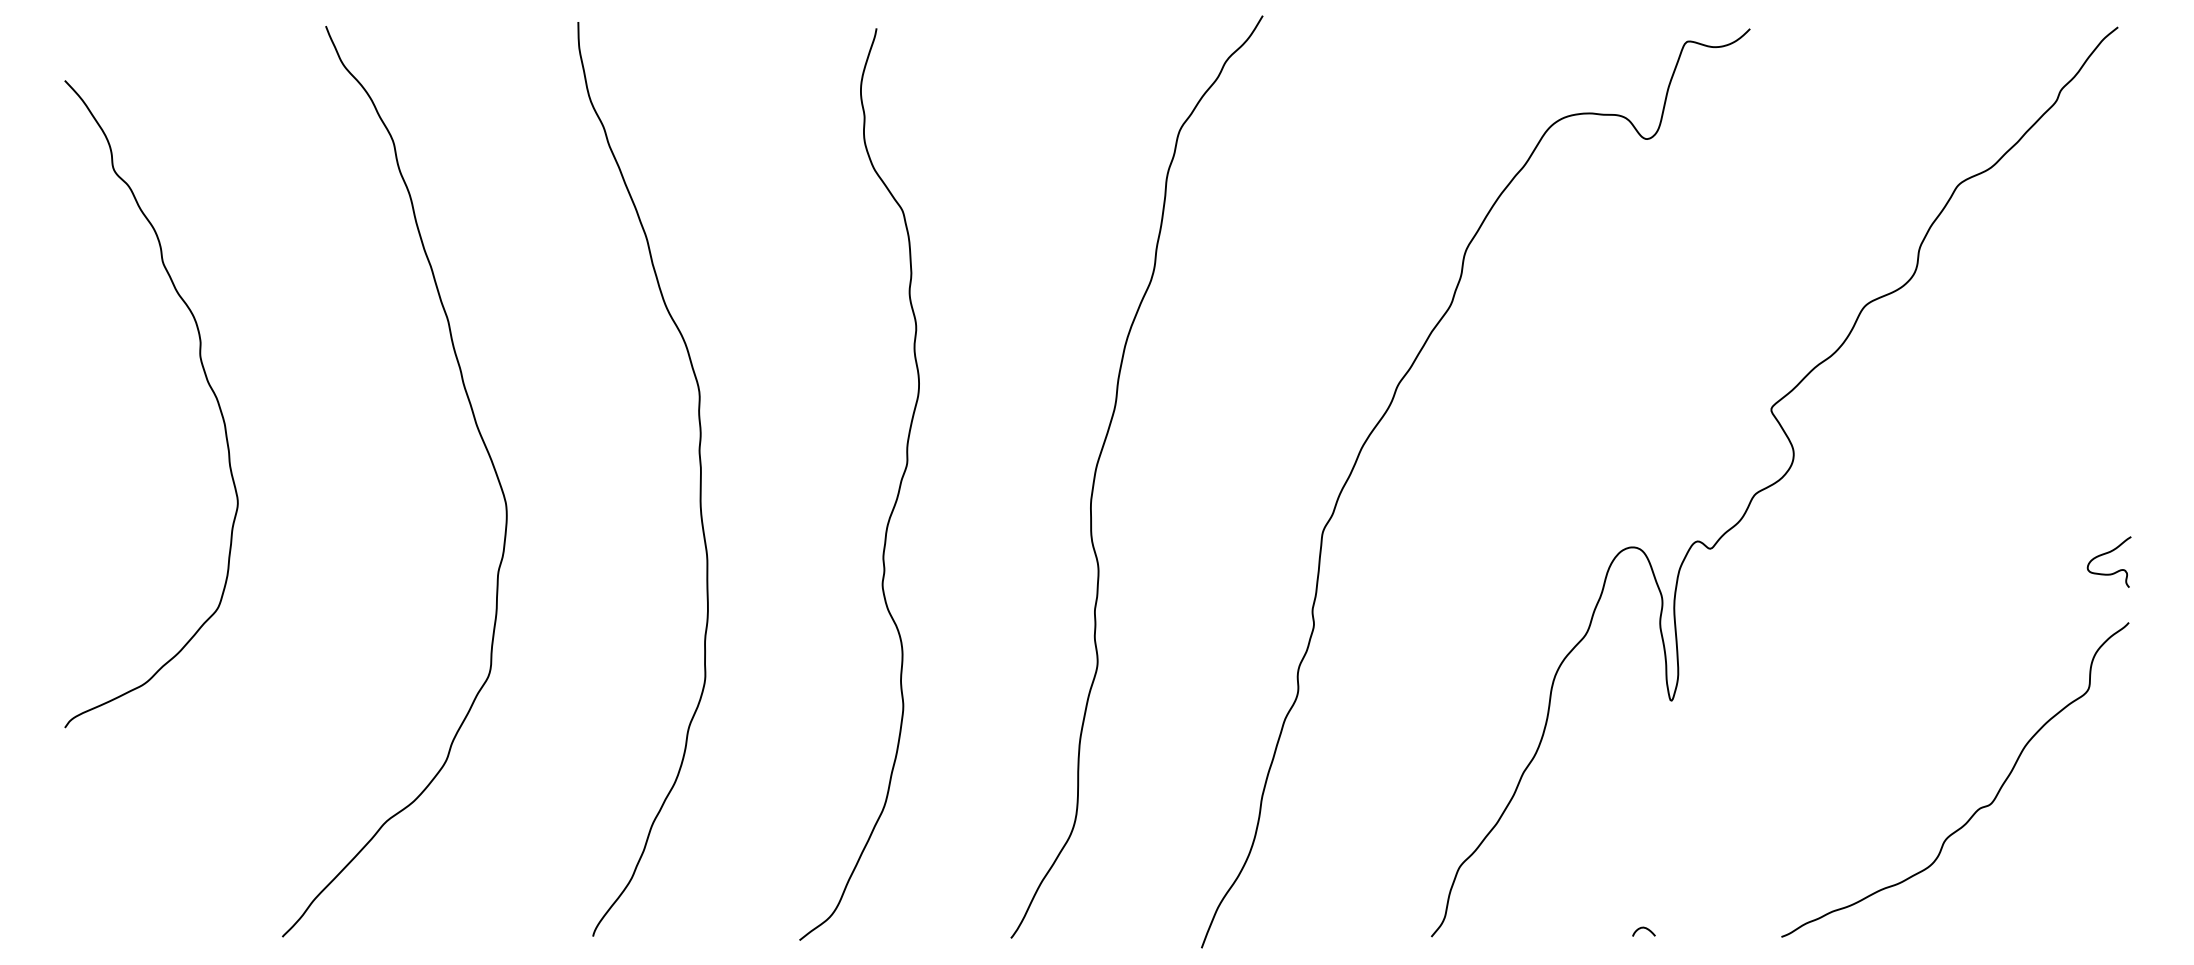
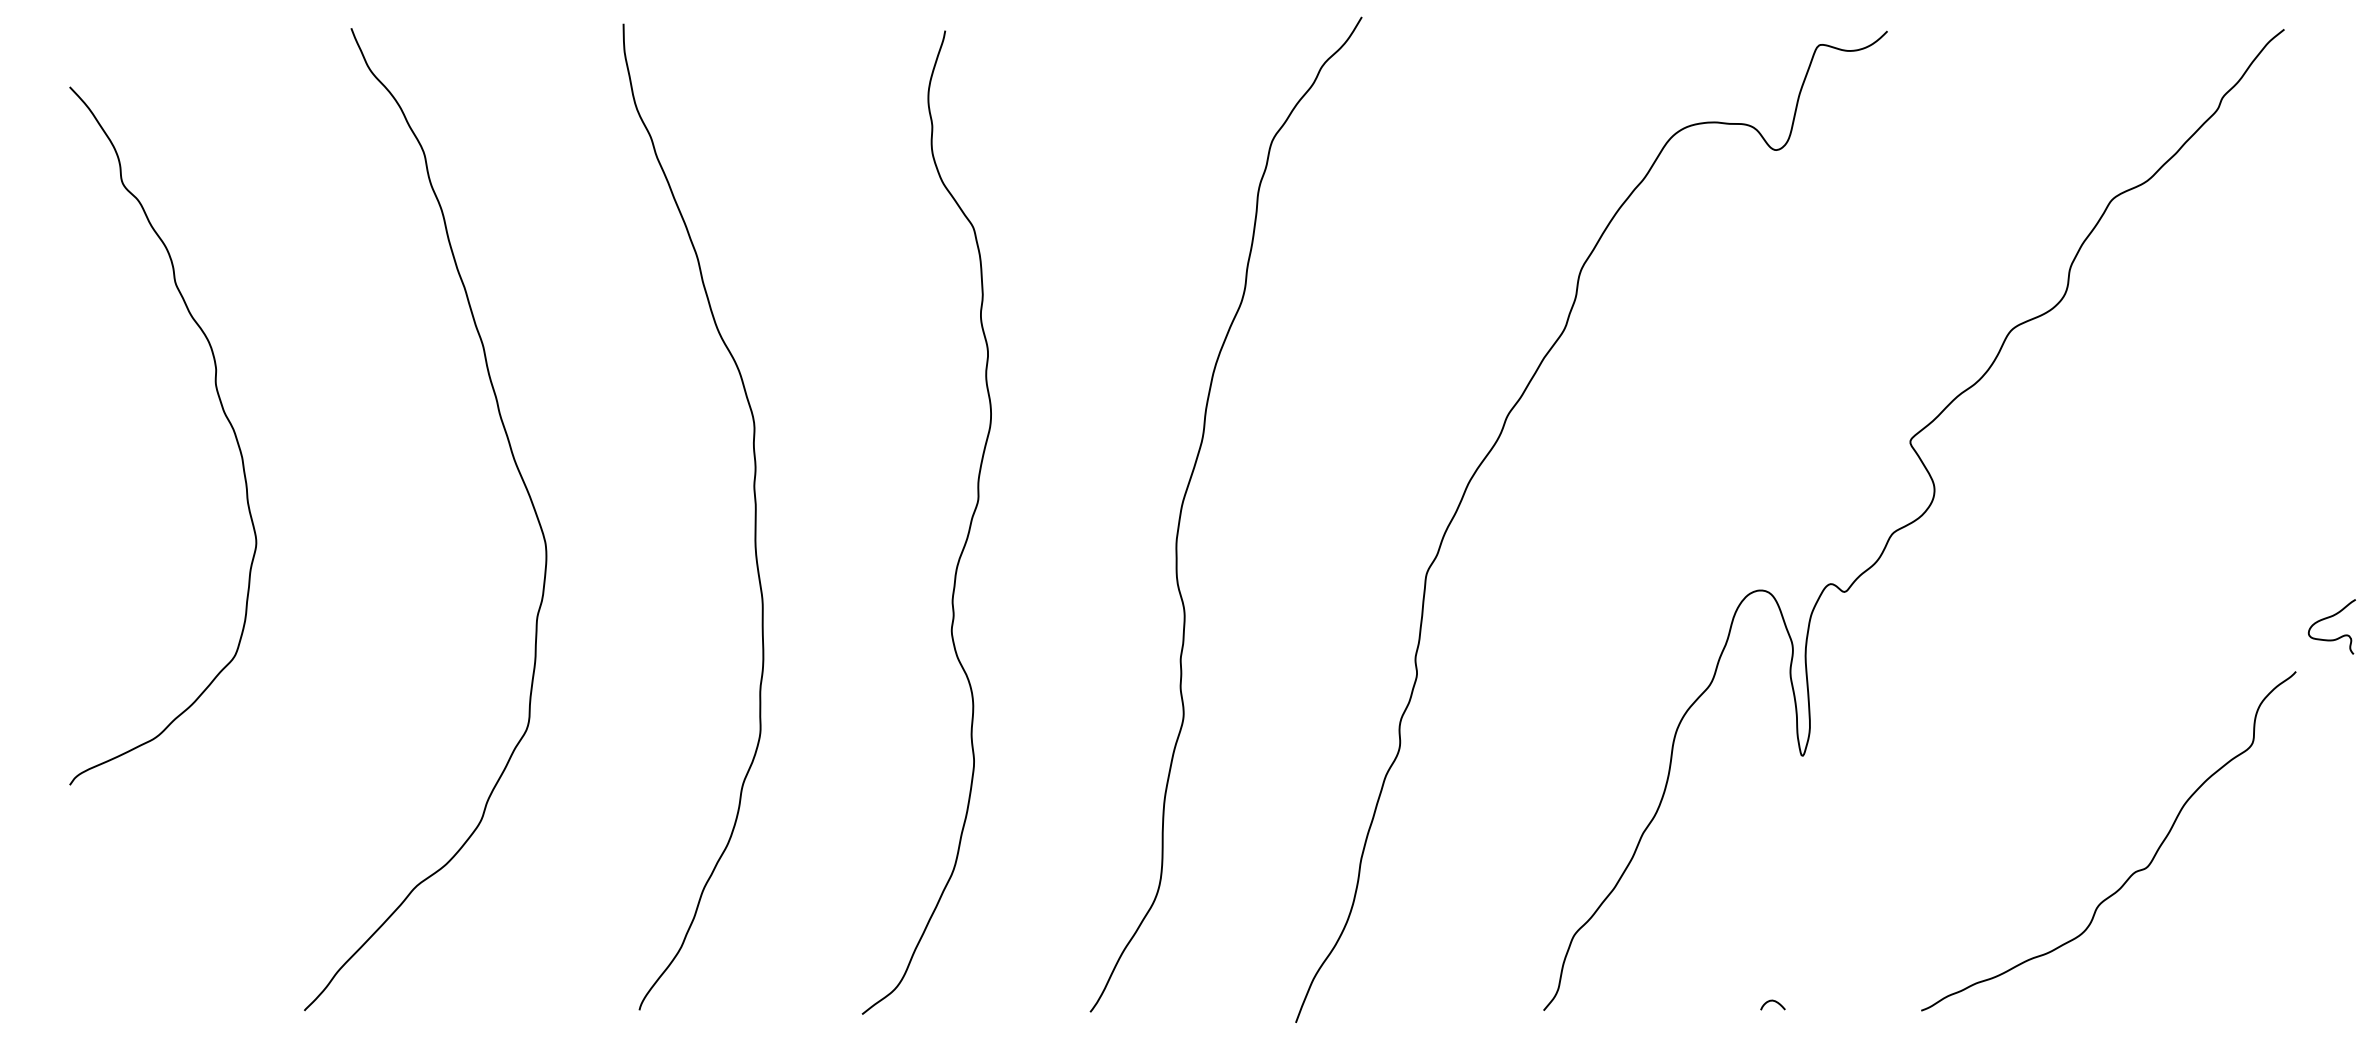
curve: (2106, 554) -> (2329, 618), moved

